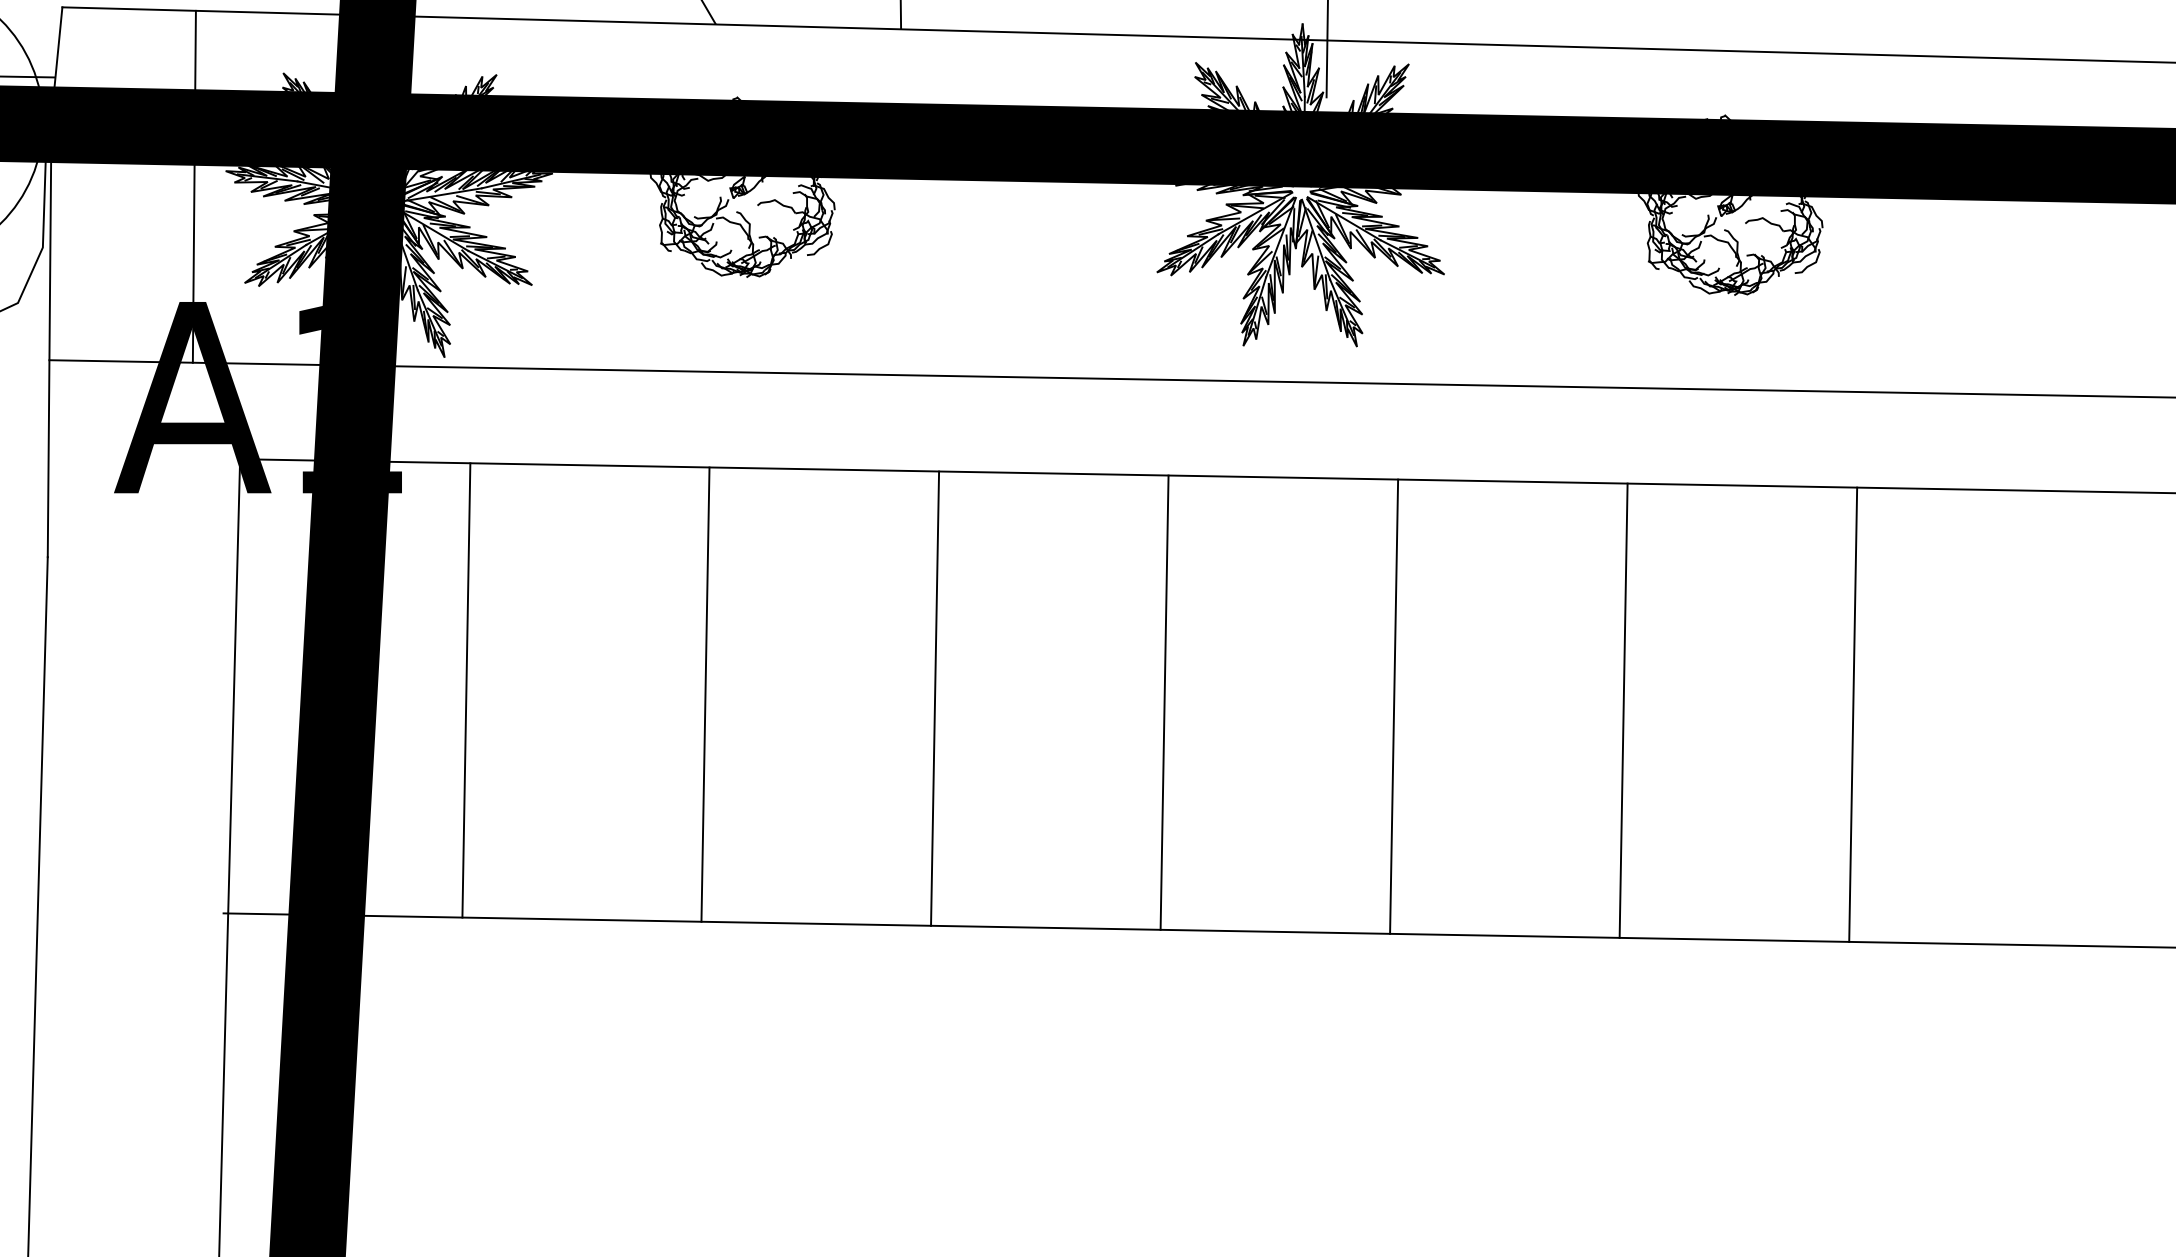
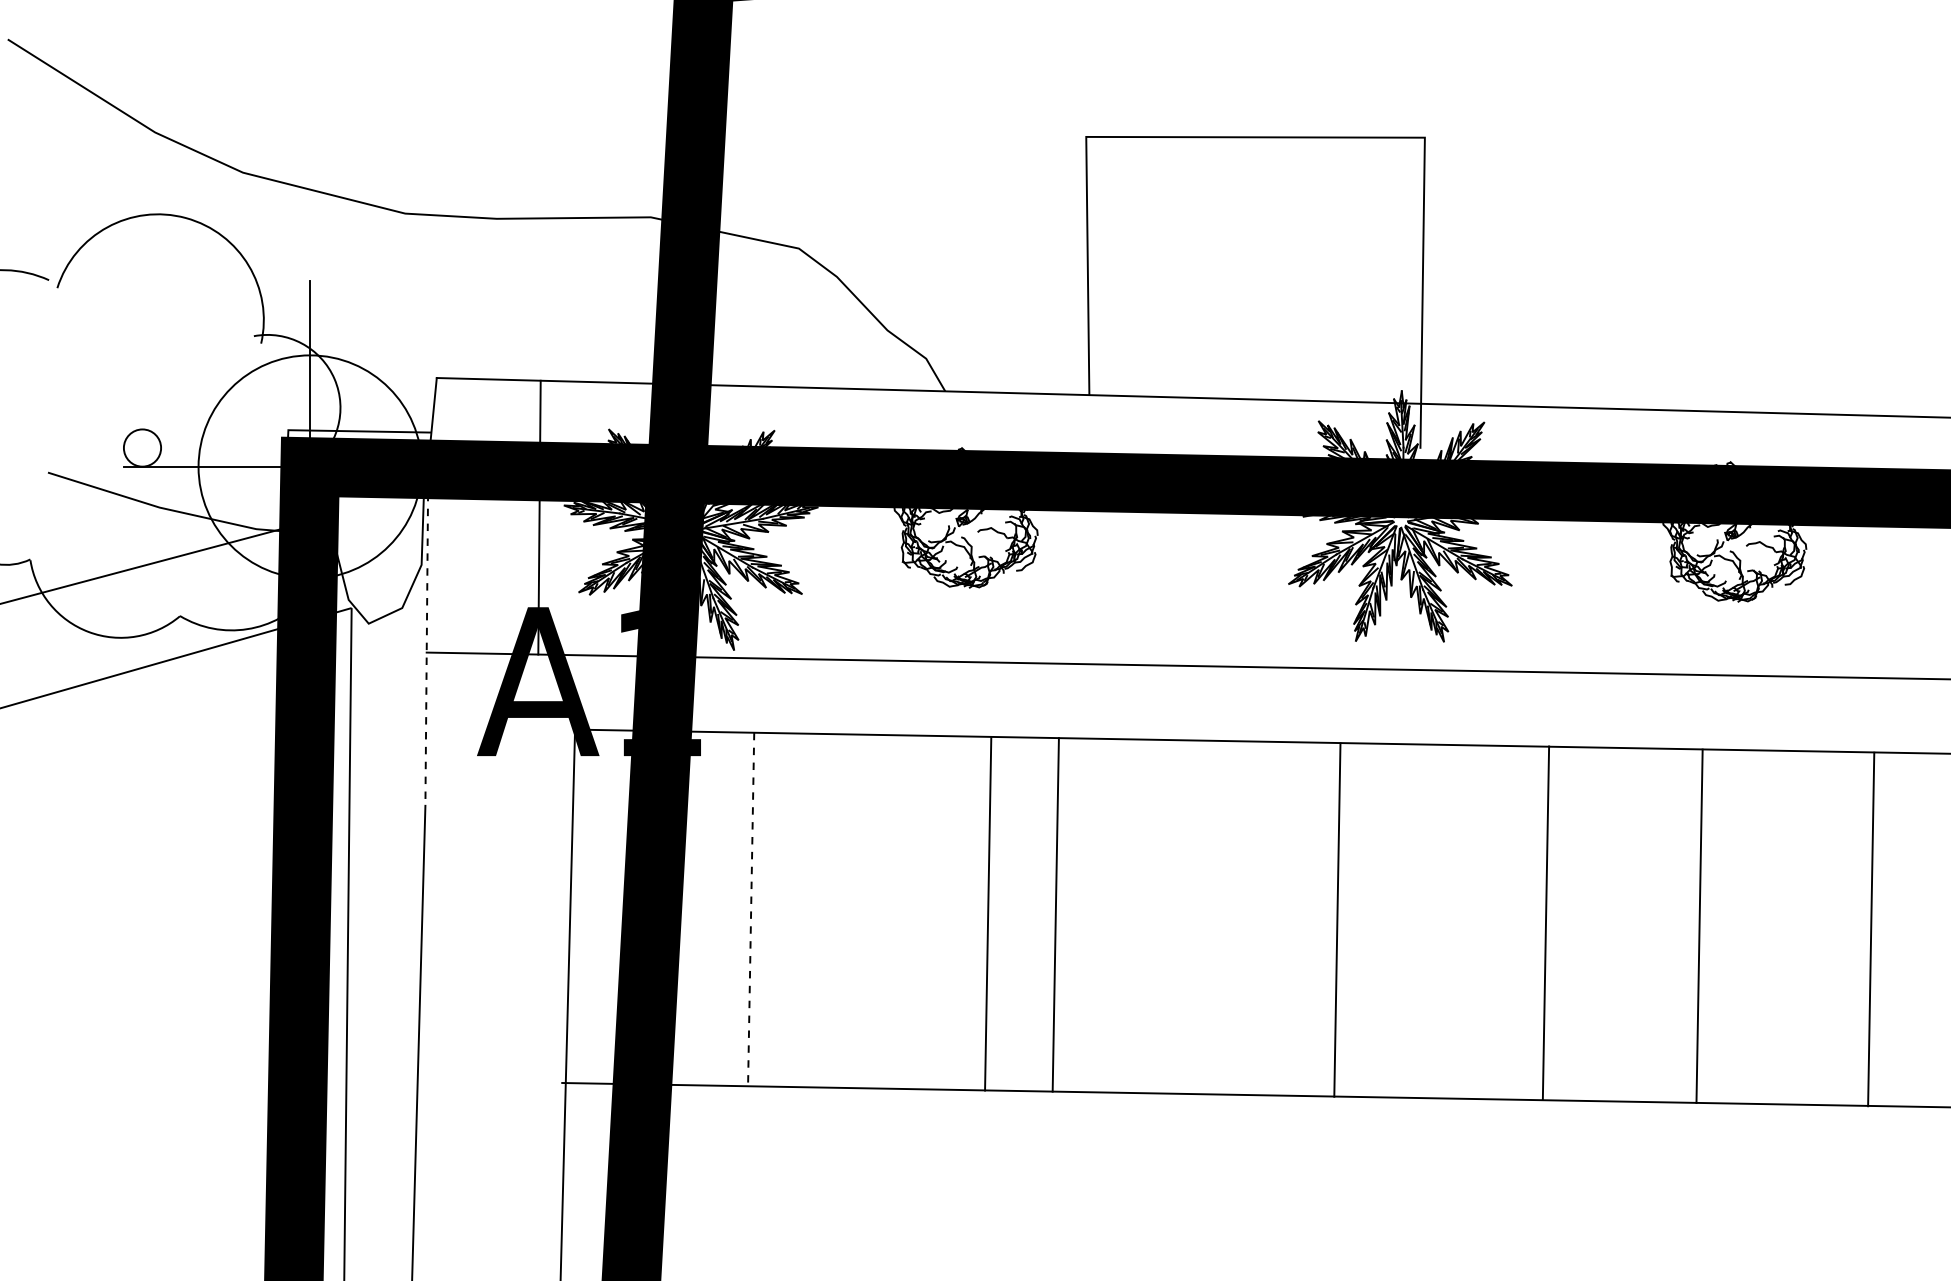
line: (49, 336) -> (426, 634), solid -> dashed
line: (466, 690) -> (751, 909), solid -> dashed
line: (705, 694) -> (988, 913), moved
line: (934, 698) -> (1055, 914), moved
line: (1164, 701) -> (1337, 919), moved
line: (1393, 705) -> (1545, 922), moved
line: (1623, 710) -> (1699, 926), moved
line: (1853, 714) -> (1871, 929), moved

